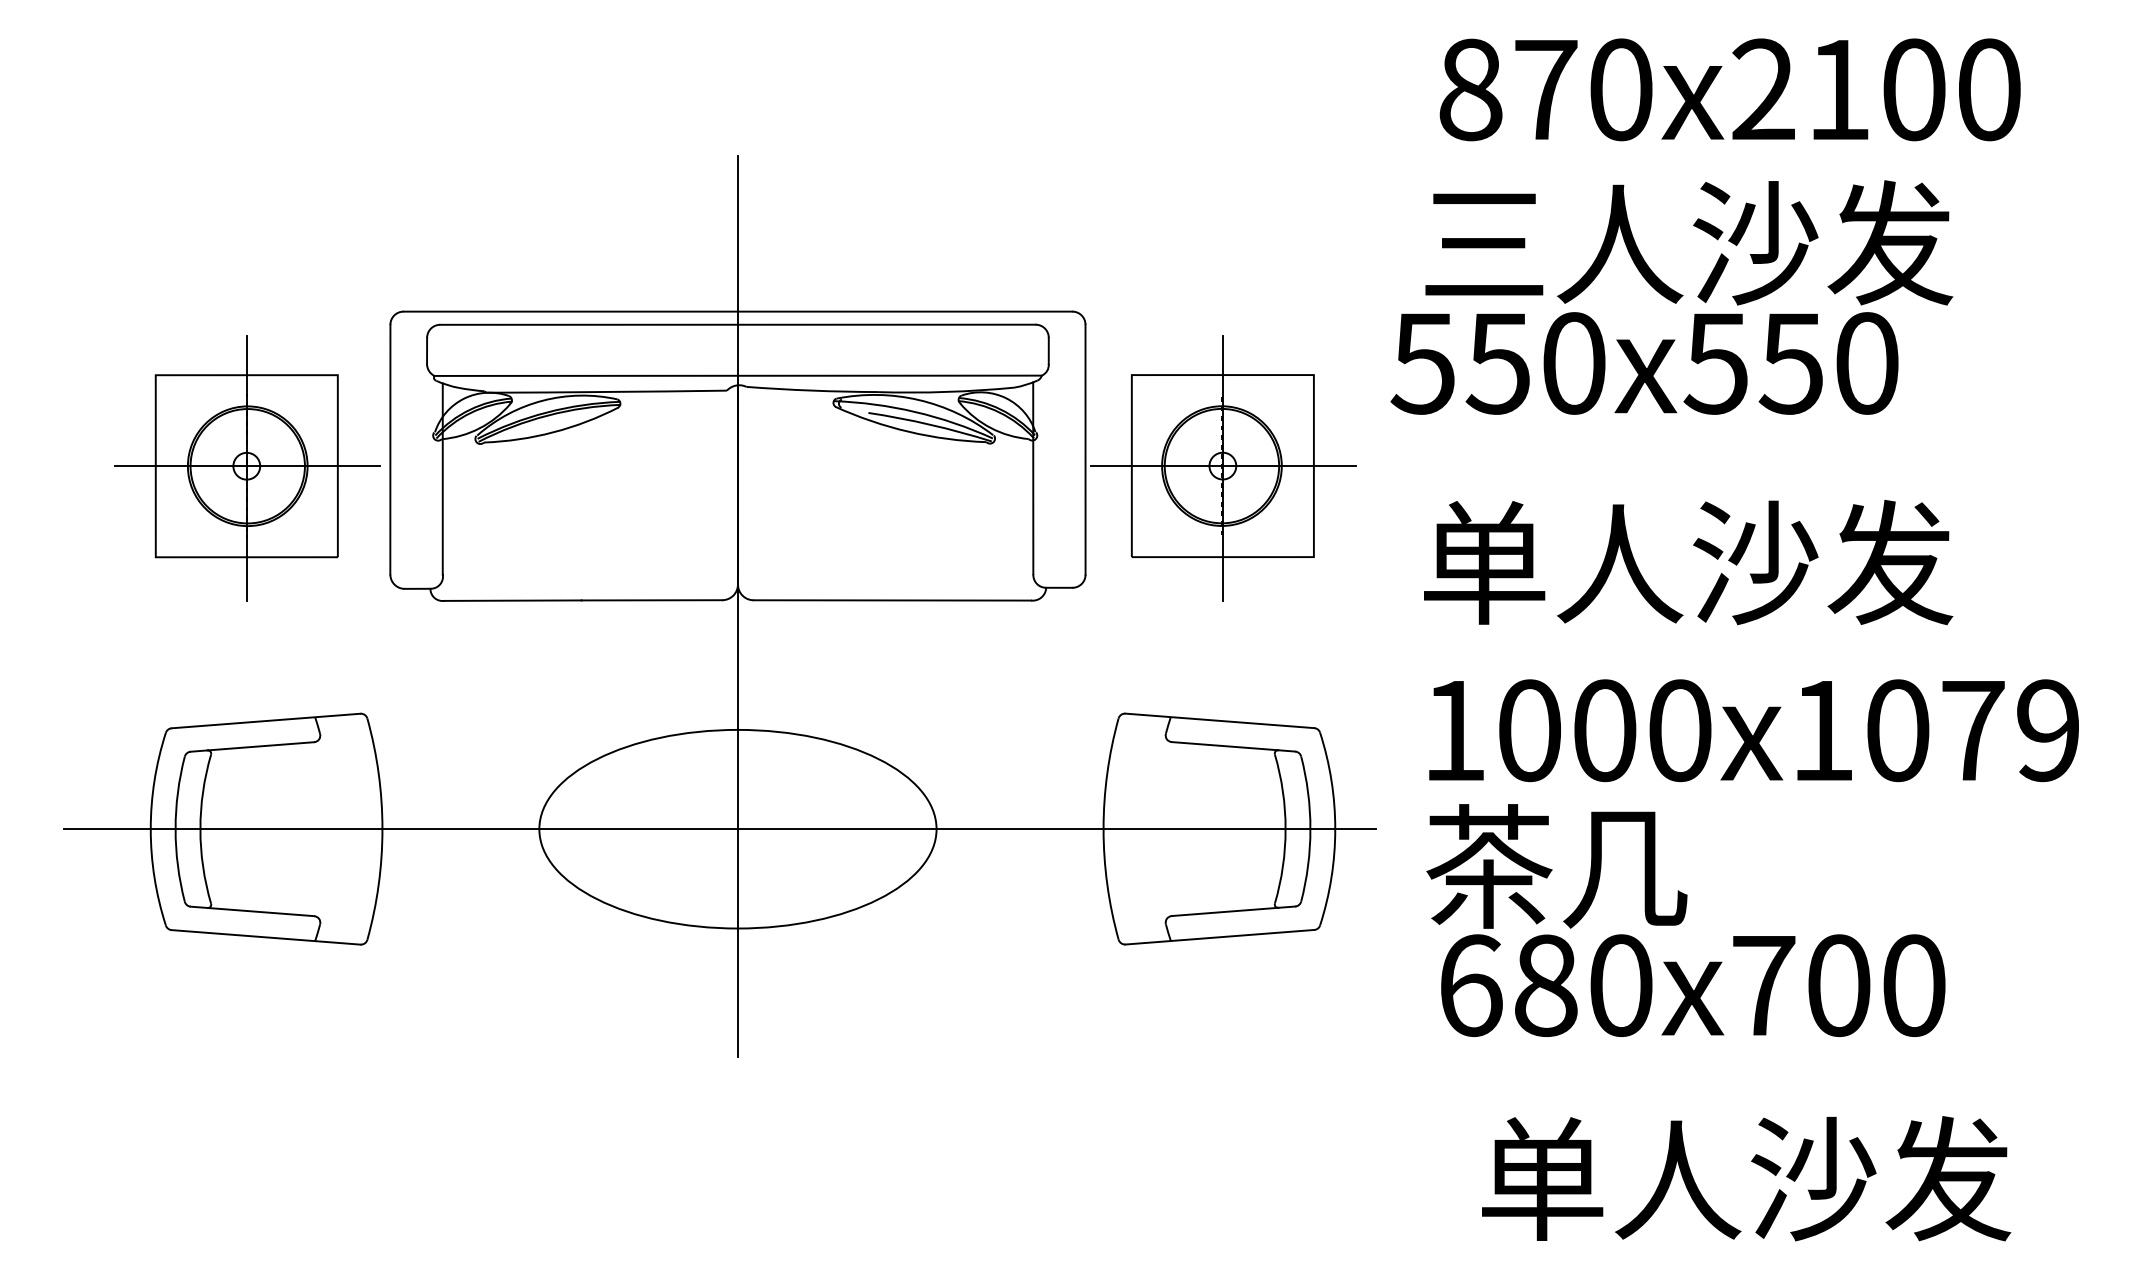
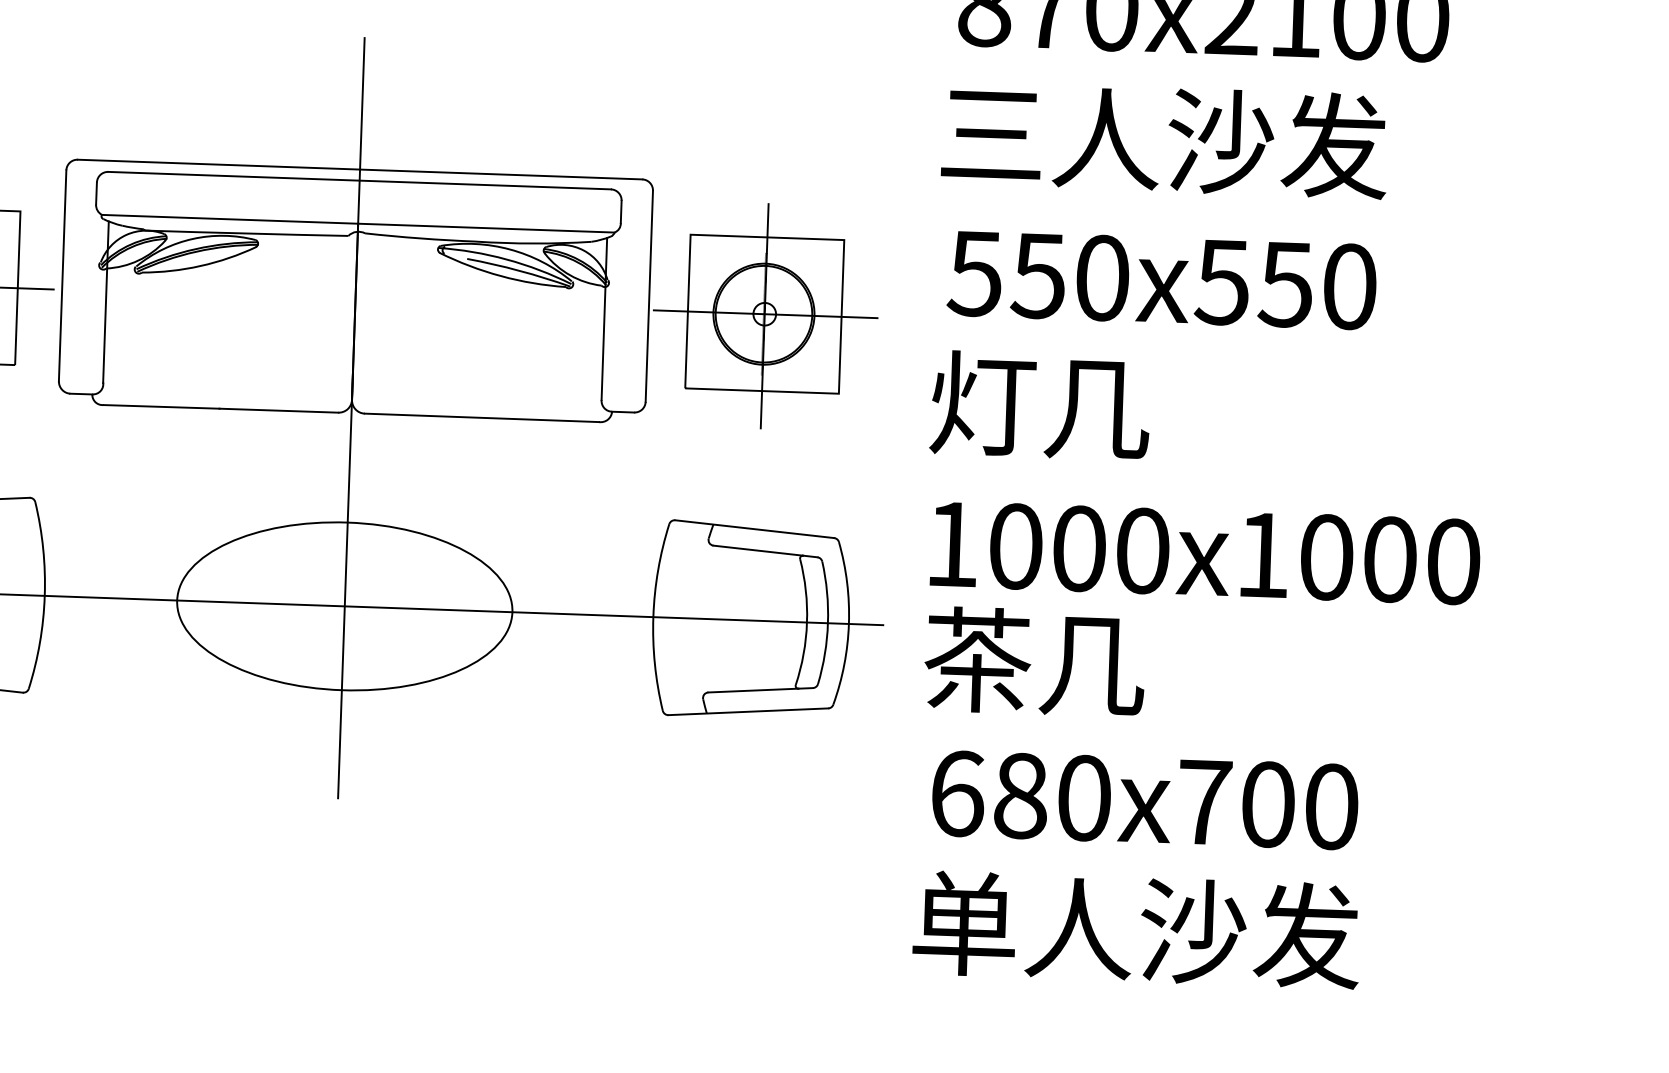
text: (1644, 363) -> (1161, 280), moved
text: (1687, 562) -> (1154, 409), 单人沙发 -> 灯几
text: (2010, 730) -> (1421, 560), 1000x1079 -> 1000x1000
text: (1693, 985) -> (1145, 800), moved
text: (1746, 1178) -> (1136, 929), moved

